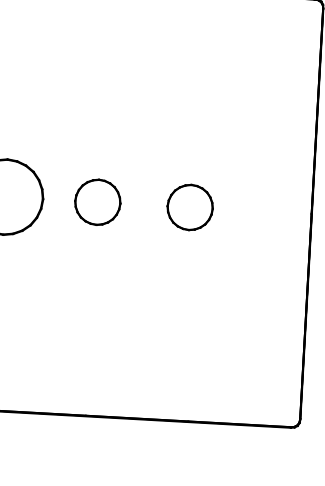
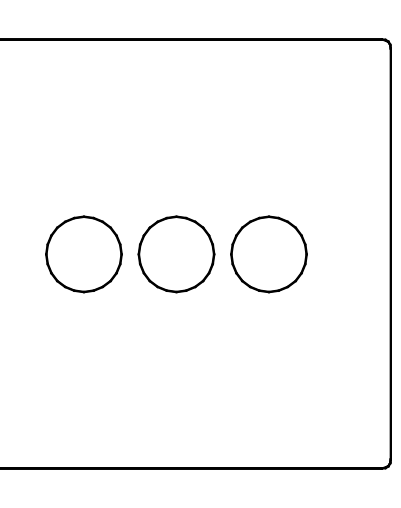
part: (97, 202) -> (176, 254), size x1.67
part: (189, 207) -> (268, 254), size x1.67

